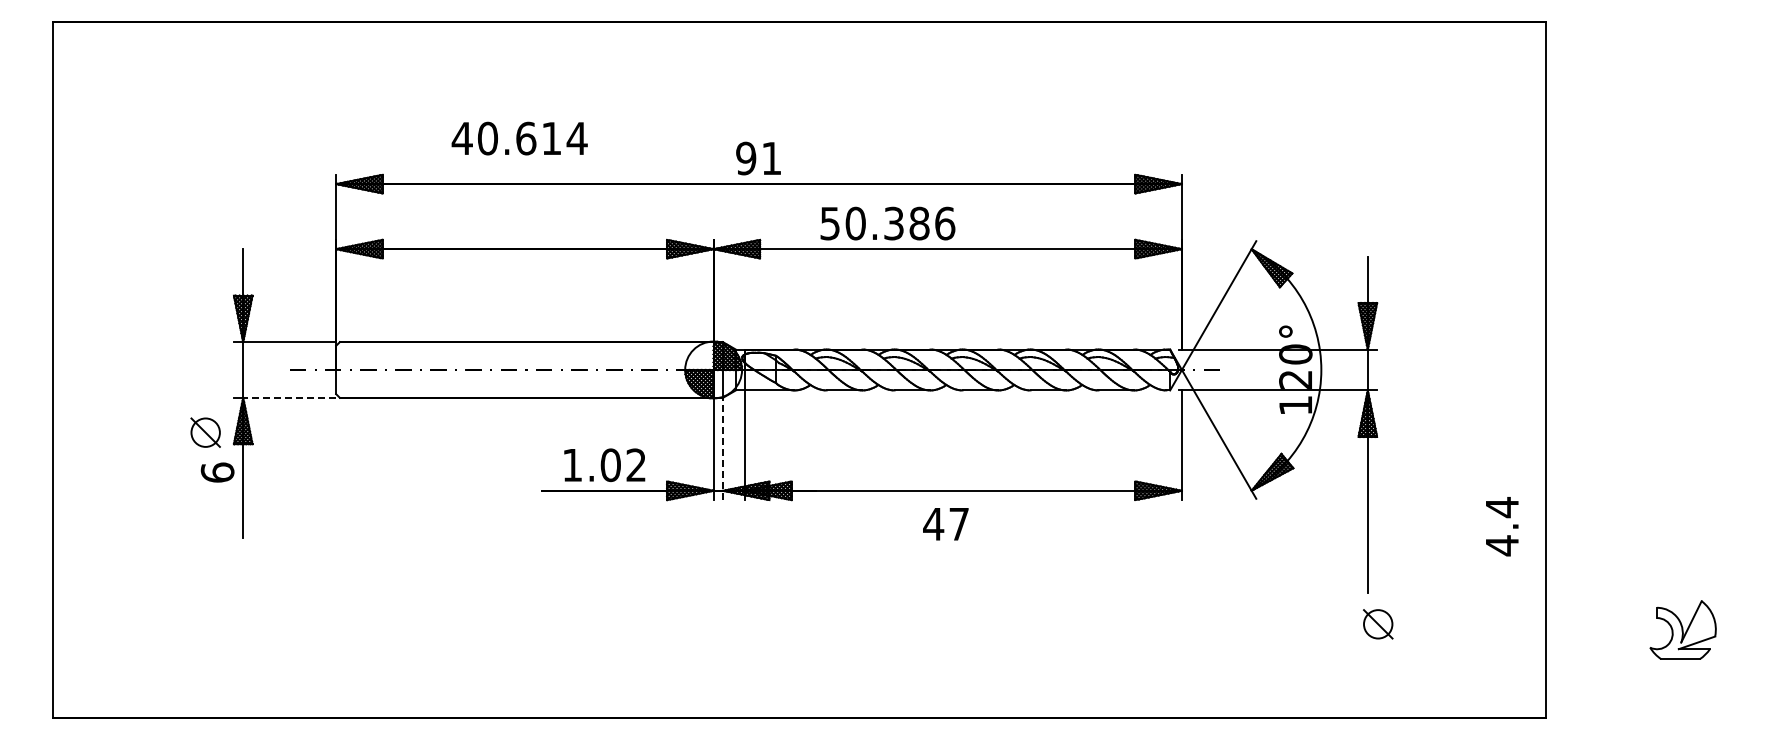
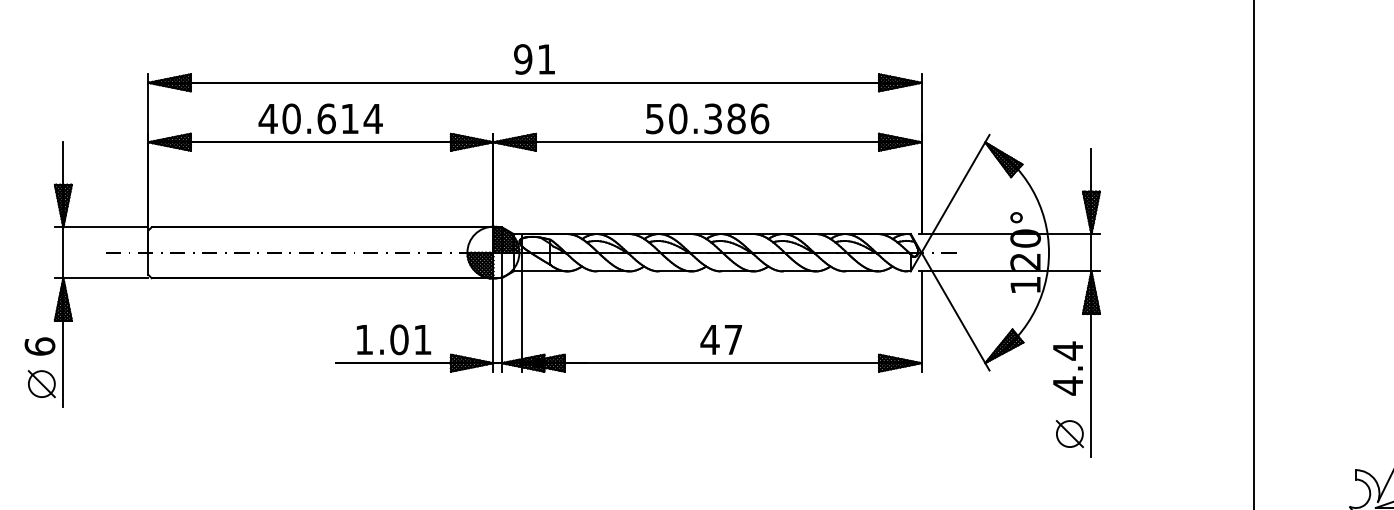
text: (519, 138) -> (320, 118), moved
text: (887, 223) -> (707, 118), moved
line: (289, 397) -> (105, 277), dashed -> solid
part: (205, 432) -> (41, 383), moved
line: (723, 448) -> (502, 324), dashed -> solid
text: (635, 464) -> (421, 339), 1.02 -> 1.01
text: (945, 524) -> (720, 340), moved
text: (1502, 526) -> (1068, 368), moved
part: (1378, 624) -> (1070, 434), moved

